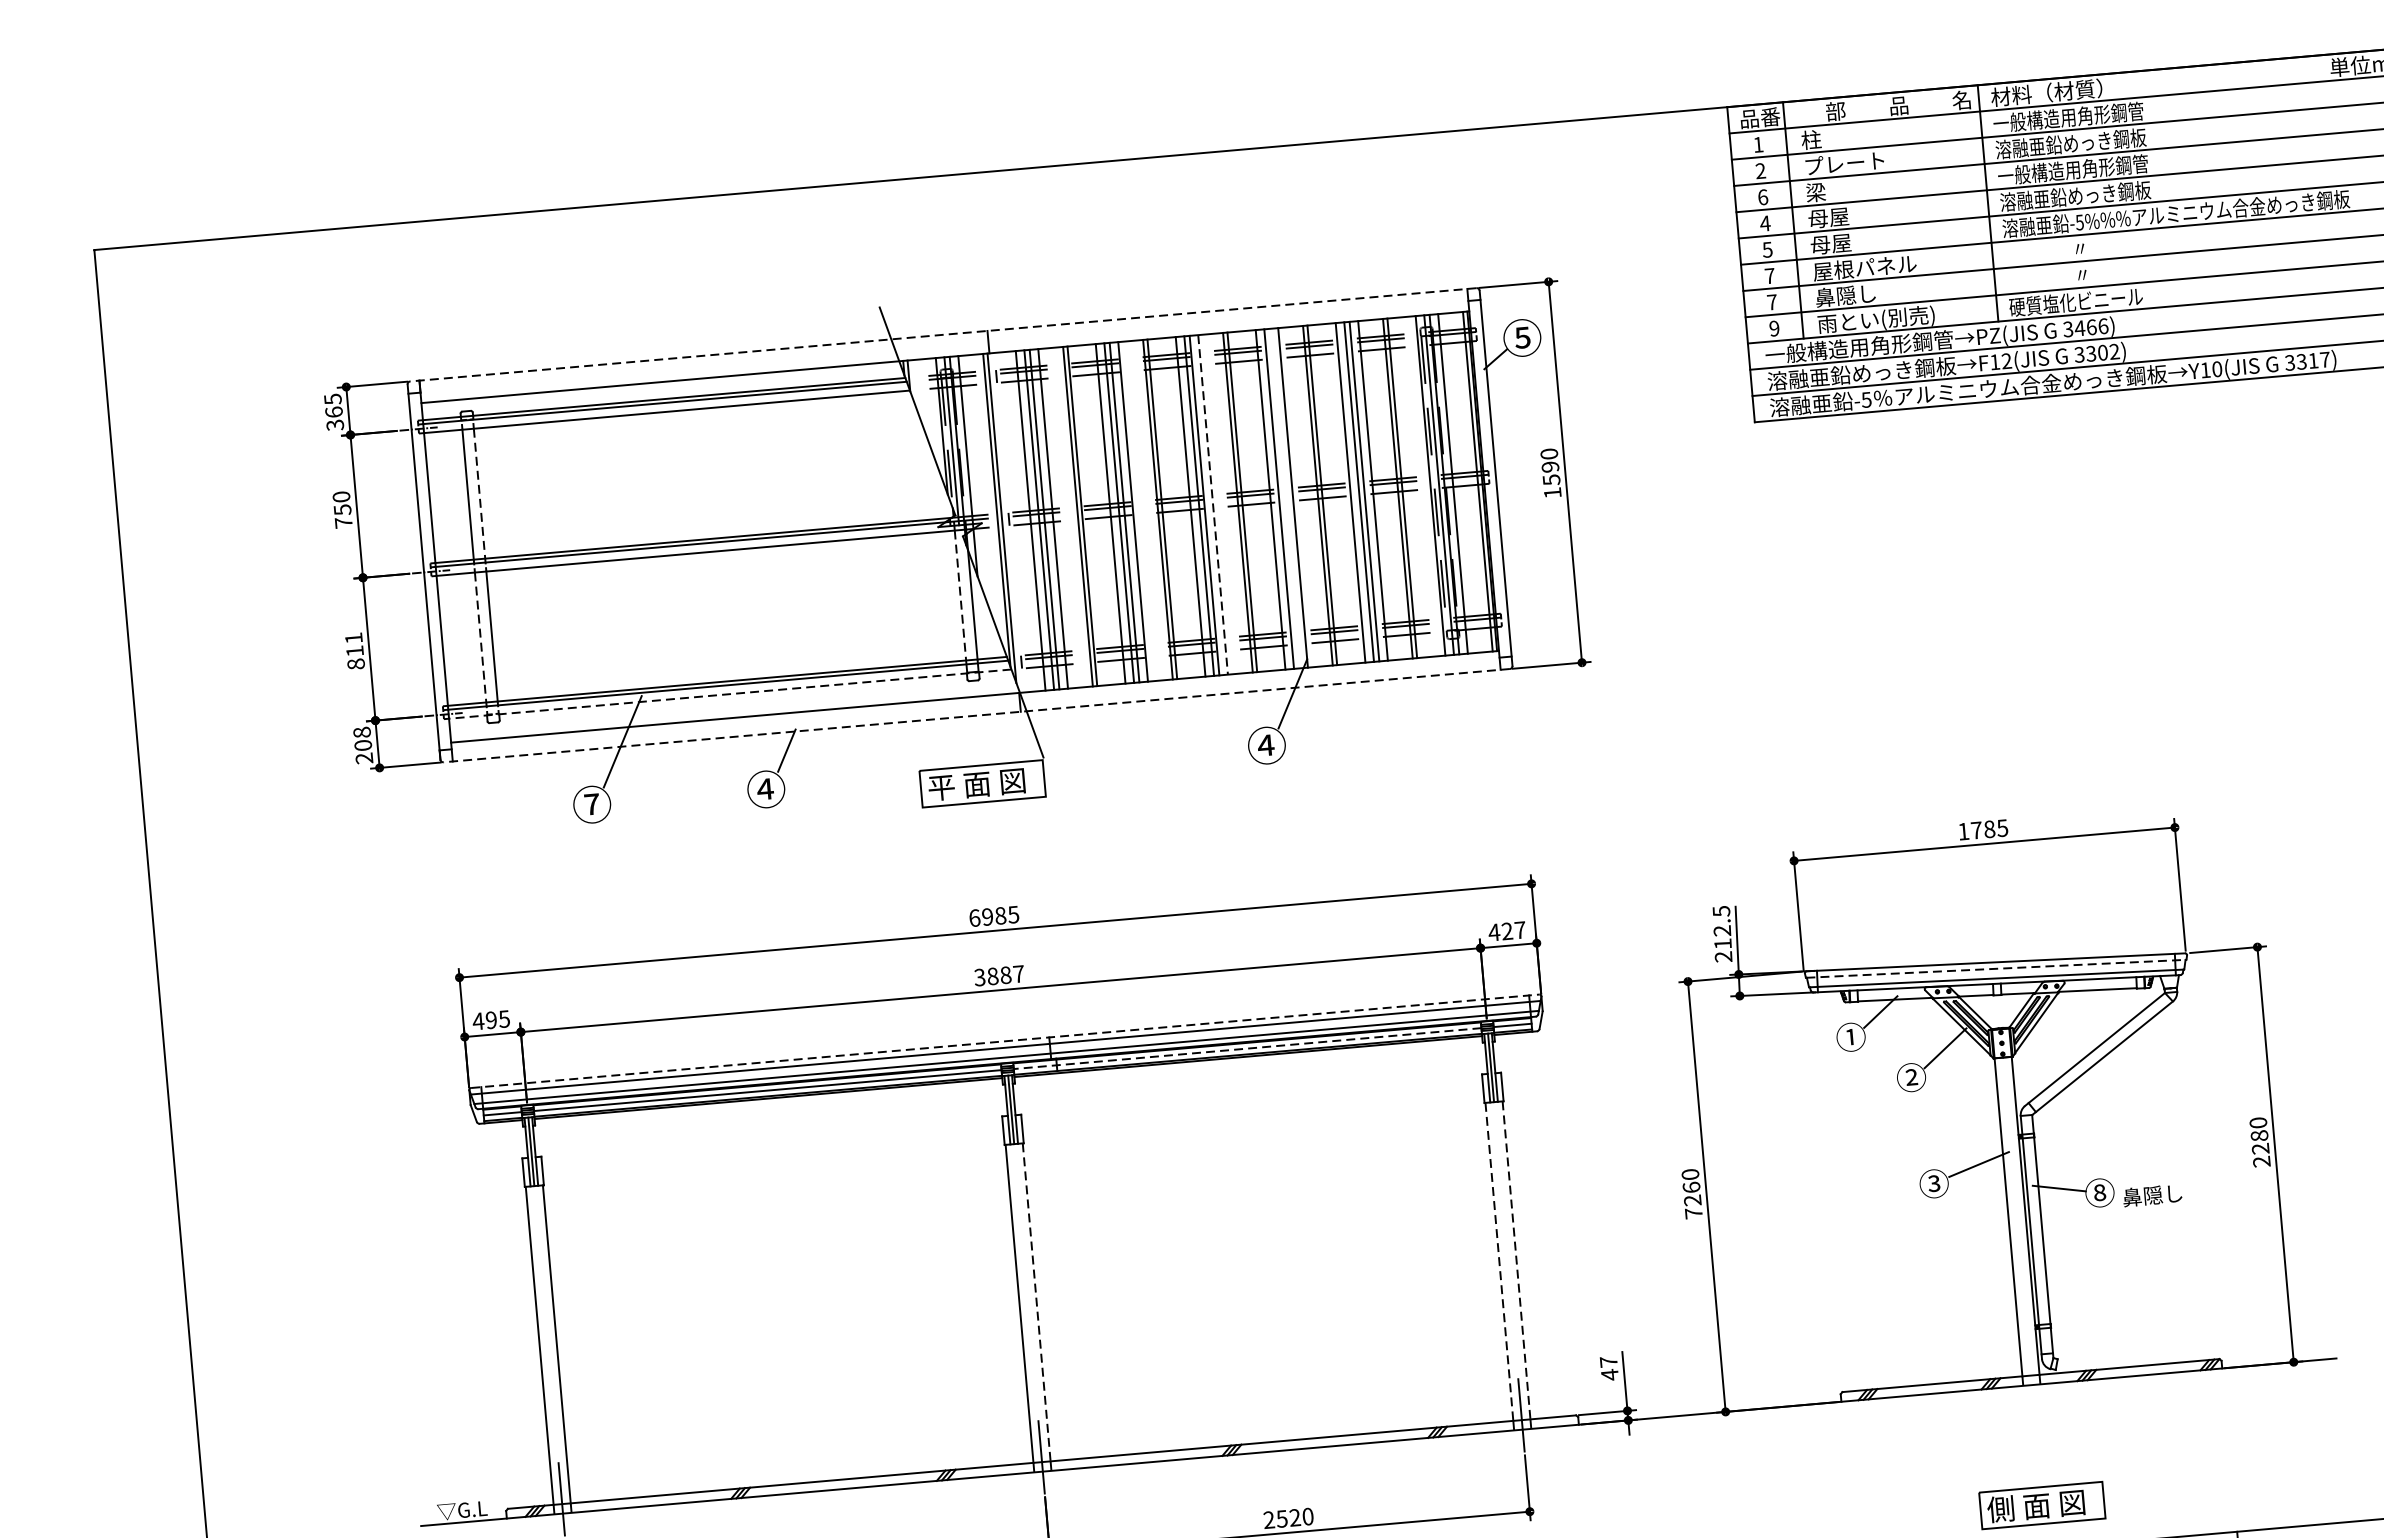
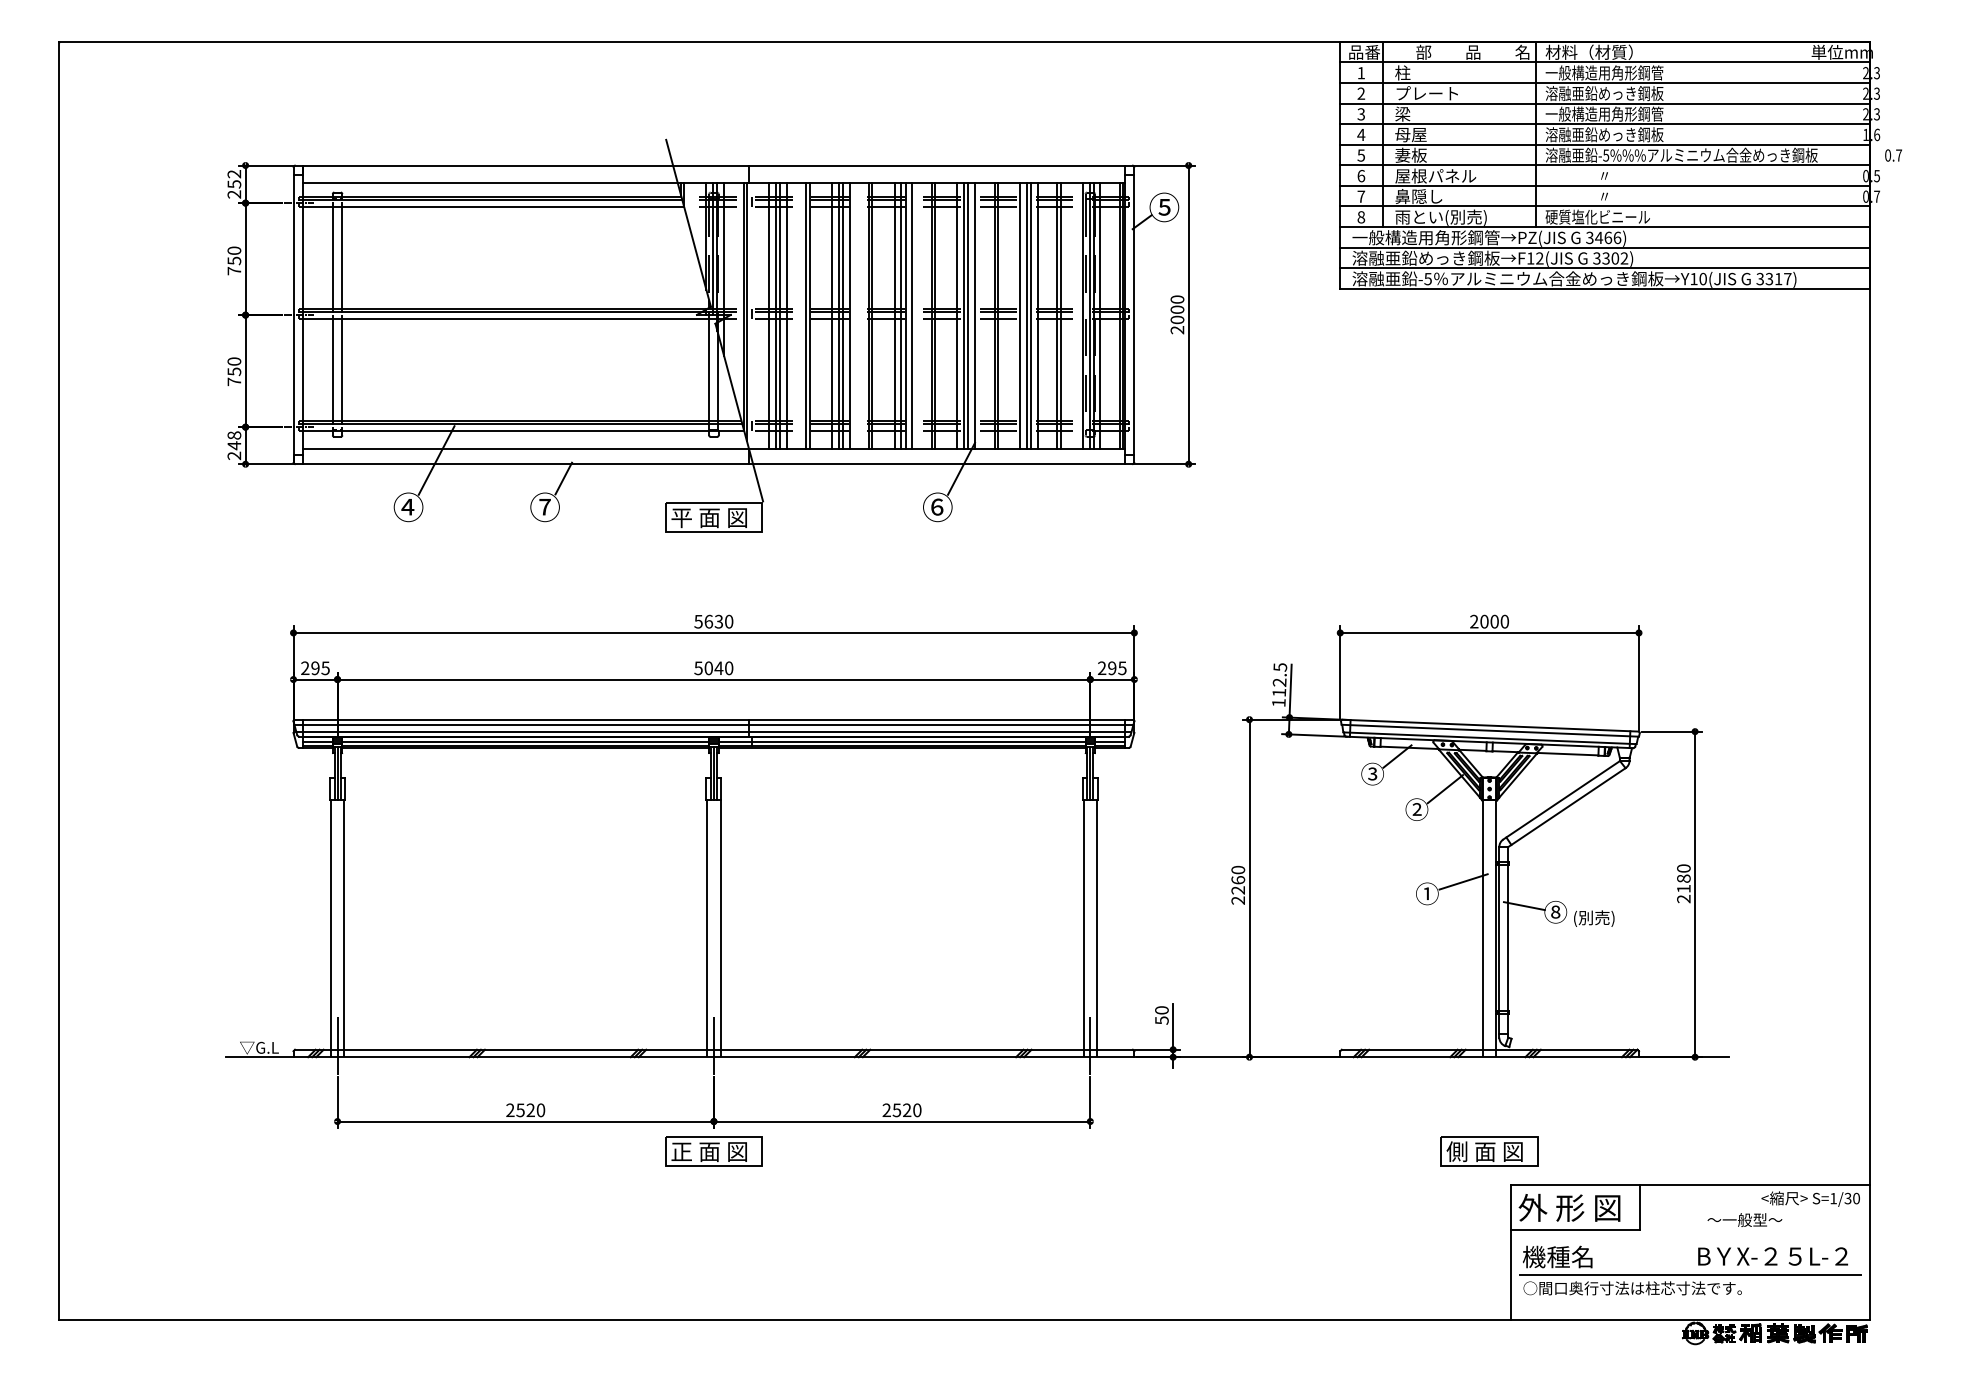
text: (1763, 197) -> (1361, 114), 6 -> 3
text: (1830, 243) -> (1410, 154), 母屋 -> 妻板
text: (1770, 275) -> (1361, 175), 7 -> 6
text: (1774, 328) -> (1361, 217), 9 -> 8
line: (942, 334) -> (713, 165), dashed -> solid
text: (334, 412) -> (234, 184), 365 -> 252
text: (1551, 479) -> (1177, 319), 1590 -> 2000
line: (480, 493) -> (342, 257), dashed -> solid
line: (1284, 498) -> (968, 316), added
line: (1213, 505) -> (912, 316), dashed -> solid
line: (960, 595) -> (709, 369), dashed -> solid
line: (481, 637) -> (333, 369), dashed -> solid
text: (355, 650) -> (234, 371), 811 -> 750
line: (730, 693) -> (523, 430), dashed -> solid
line: (976, 716) -> (713, 464), dashed -> solid
text: (1265, 744) -> (936, 506), ④ -> ⑥
text: (363, 745) -> (234, 445), 208 -> 248
text: (764, 789) -> (543, 507), ④ -> ⑦
text: (590, 804) -> (407, 507), ⑦ -> ④
text: (1983, 829) -> (1489, 621), 1785 -> 2000
text: (993, 916) -> (713, 621), 6985 -> 5630
text: (1506, 931) -> (1111, 668), 427 -> 295
text: (1723, 957) -> (1278, 703), 212.5 -> 112.5
line: (1996, 968) -> (1490, 730), dashed -> solid
text: (1000, 976) -> (714, 668), 3887 -> 5040
text: (477, 1020) -> (304, 667), 495 -> 295
text: (1850, 1036) -> (1372, 773), ① -> ③
line: (1004, 1041) -> (713, 719), dashed -> solid
line: (1246, 1048) -> (901, 741), dashed -> solid
text: (2260, 1148) -> (1683, 888), 2280 -> 2180
text: (1933, 1183) -> (1426, 893), ③ -> ①
text: (2152, 1196) -> (1596, 918), 鼻隠し -> (別売)
text: (1692, 1213) -> (1237, 900), 7260 -> 2260
line: (1517, 1260) -> (1097, 925), dashed -> solid
line: (1499, 1262) -> (1083, 925), dashed -> solid
line: (1036, 1302) -> (720, 925), dashed -> solid
text: (1608, 1368) -> (1161, 1015), 47 -> 50

